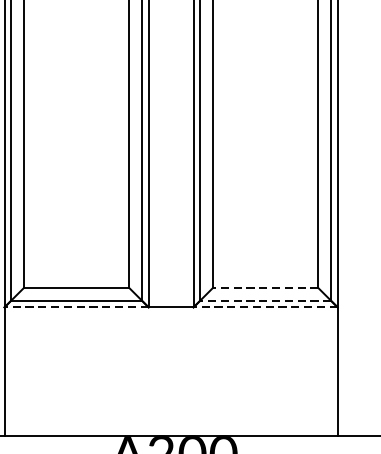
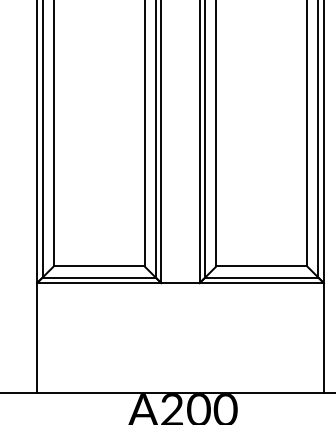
line: (265, 288) -> (261, 266), dashed -> solid
line: (265, 300) -> (261, 277), dashed -> solid
line: (75, 307) -> (98, 283), dashed -> solid
line: (265, 307) -> (261, 283), dashed -> solid

